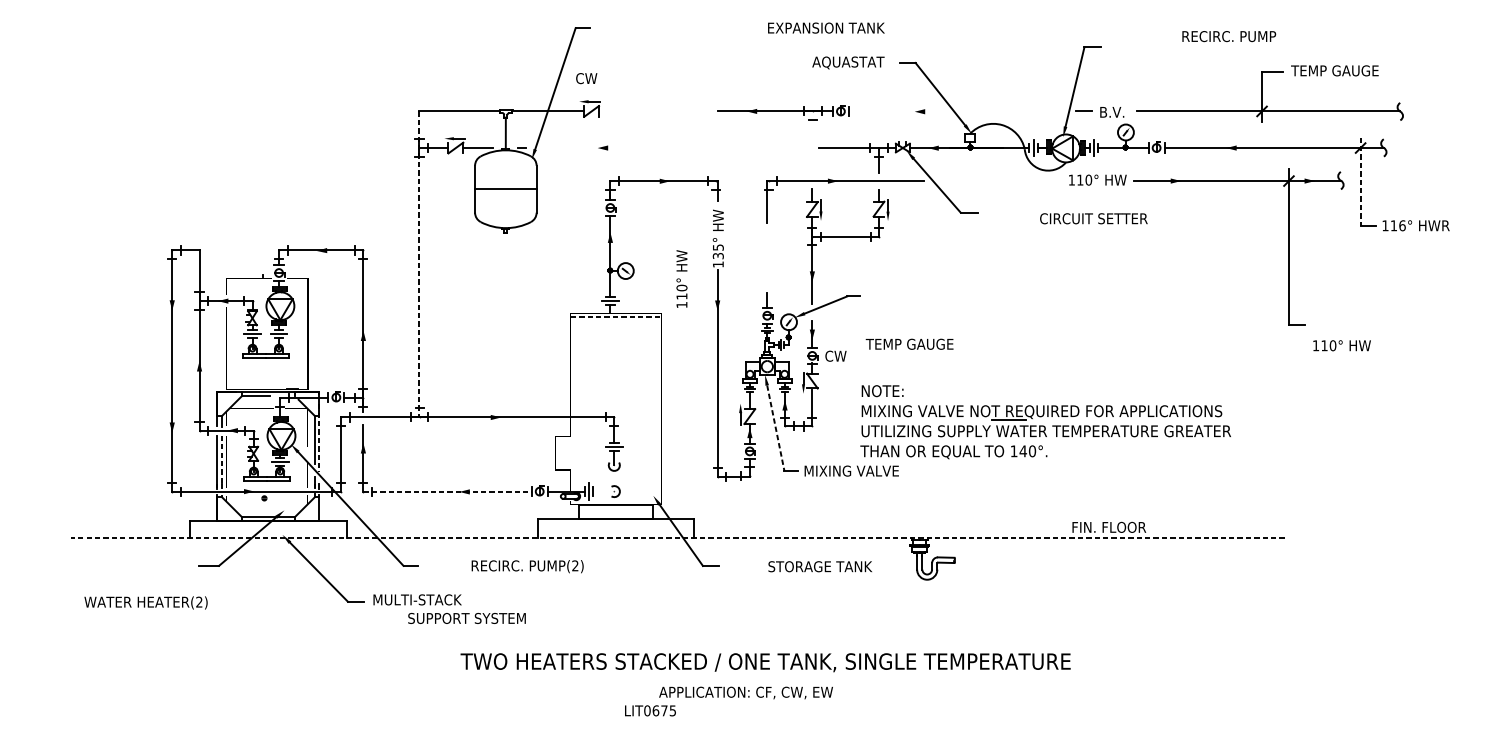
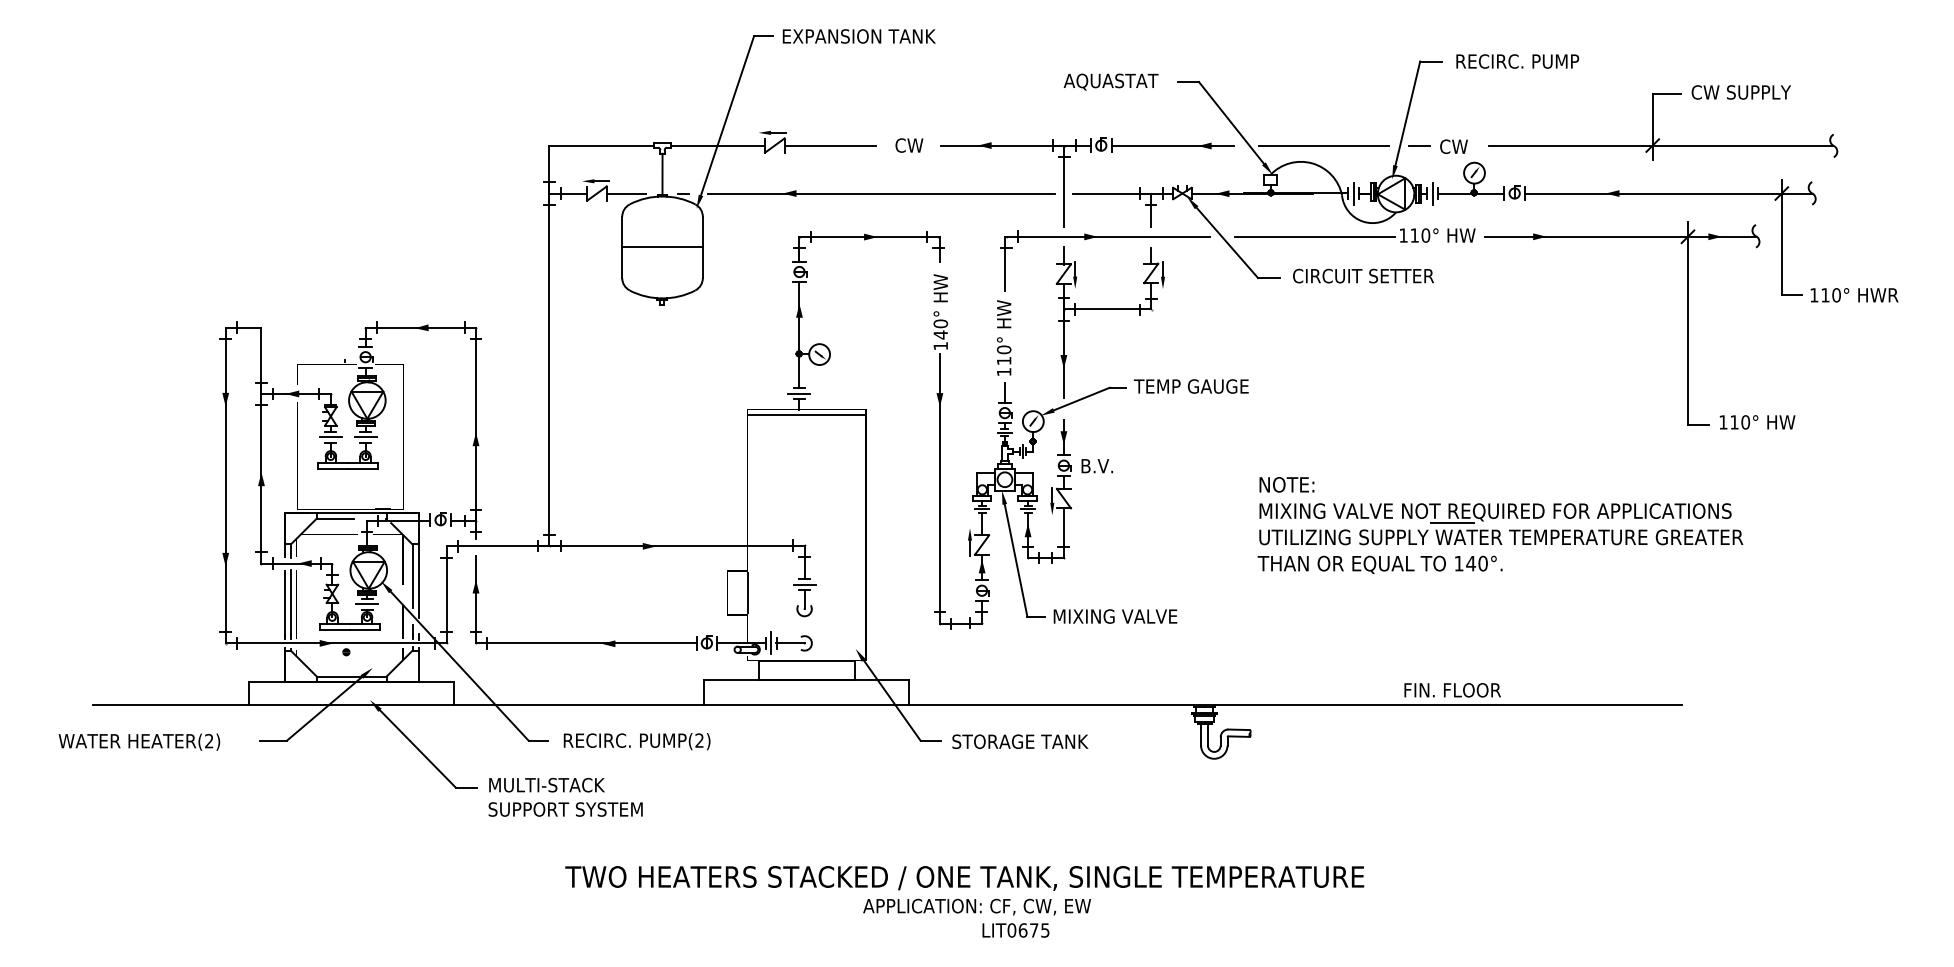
text: (825, 28) -> (858, 36), moved
text: (1229, 36) -> (1517, 61), moved
text: (1334, 70) -> (1747, 92), TEMP GAUGE -> CW SUPPLY
text: (586, 78) -> (909, 145), moved
line: (634, 111) -> (830, 145), added
line: (895, 111) -> (1172, 145), added
line: (1010, 111) -> (1323, 145), added
text: (1112, 112) -> (1456, 146), B.V. -> CW
line: (812, 141) -> (1063, 185), added
line: (673, 148) -> (881, 193), added
line: (1004, 180) -> (1315, 236), added
line: (1360, 181) -> (1781, 237), dashed -> solid
text: (1093, 218) -> (1363, 275), moved
text: (1402, 225) -> (1836, 295), 116° -> 110°
text: (718, 251) -> (940, 329), 135° -> 140°
line: (419, 264) -> (549, 346), dashed -> solid
text: (682, 278) -> (1004, 337), moved
line: (616, 316) -> (807, 414), dashed -> solid
text: (909, 344) -> (1190, 386), moved
text: (1342, 345) -> (1757, 422), moved
text: (837, 355) -> (1096, 465), CW -> B.V.
part: (1045, 422) -> (1500, 525), moved
line: (776, 428) -> (1016, 560), dashed -> solid
line: (319, 438) -> (418, 573), dashed -> solid
line: (570, 452) -> (747, 592), added
line: (221, 460) -> (290, 602), dashed -> solid
line: (447, 491) -> (586, 643), dashed -> solid
line: (603, 491) -> (790, 643), added
line: (677, 538) -> (887, 704), dashed -> solid
text: (527, 566) -> (636, 741), moved
text: (820, 566) -> (1020, 741), moved
text: (146, 602) -> (139, 741), moved
text: (466, 618) -> (565, 809), moved
text: (765, 662) -> (964, 878), moved
text: (650, 710) -> (1015, 930), moved

